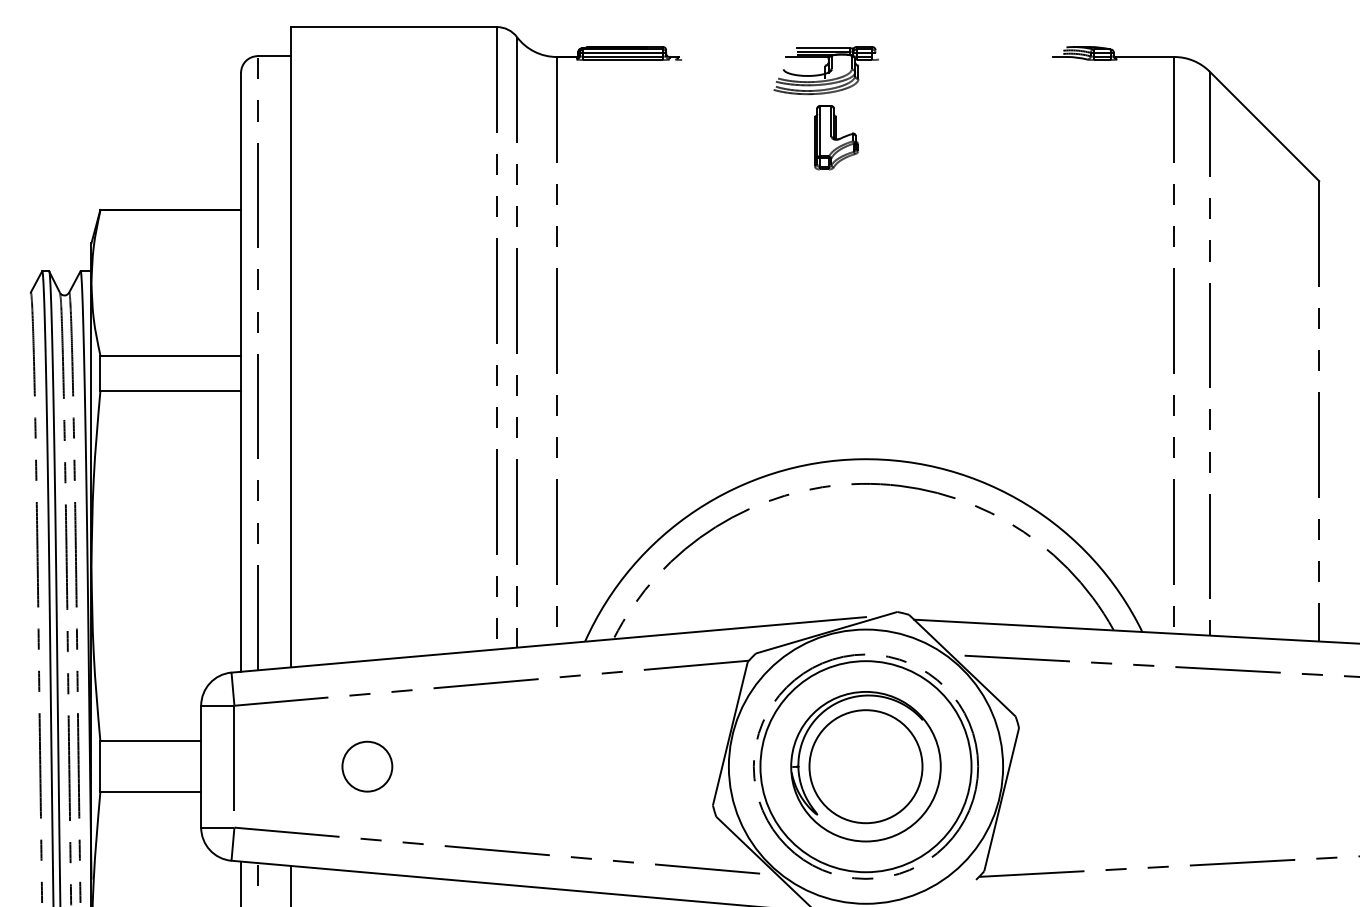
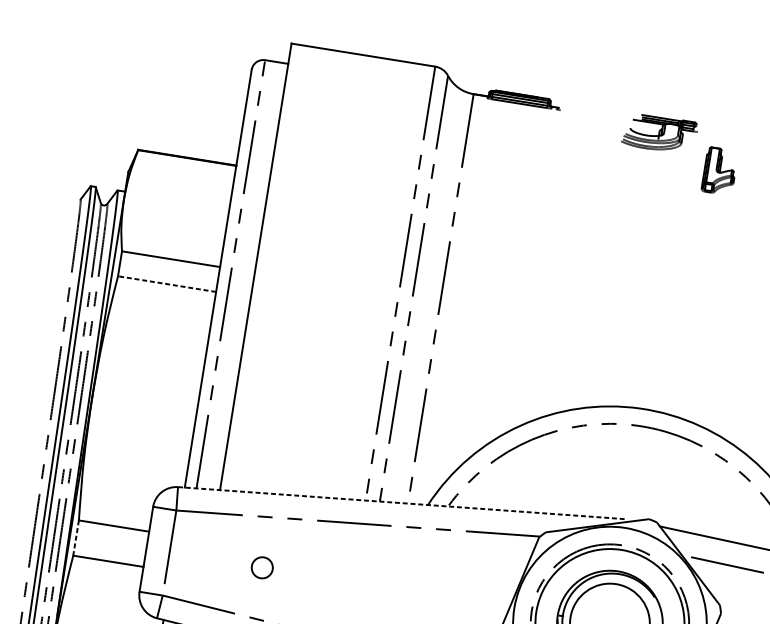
part: (836, 137) -> (719, 171), moved
line: (170, 391) -> (166, 284), solid -> dashed
line: (549, 644) -> (402, 503), solid -> dashed
circle: (367, 766) -> (262, 567), size x0.6
line: (100, 767) -> (76, 538), solid -> dashed

